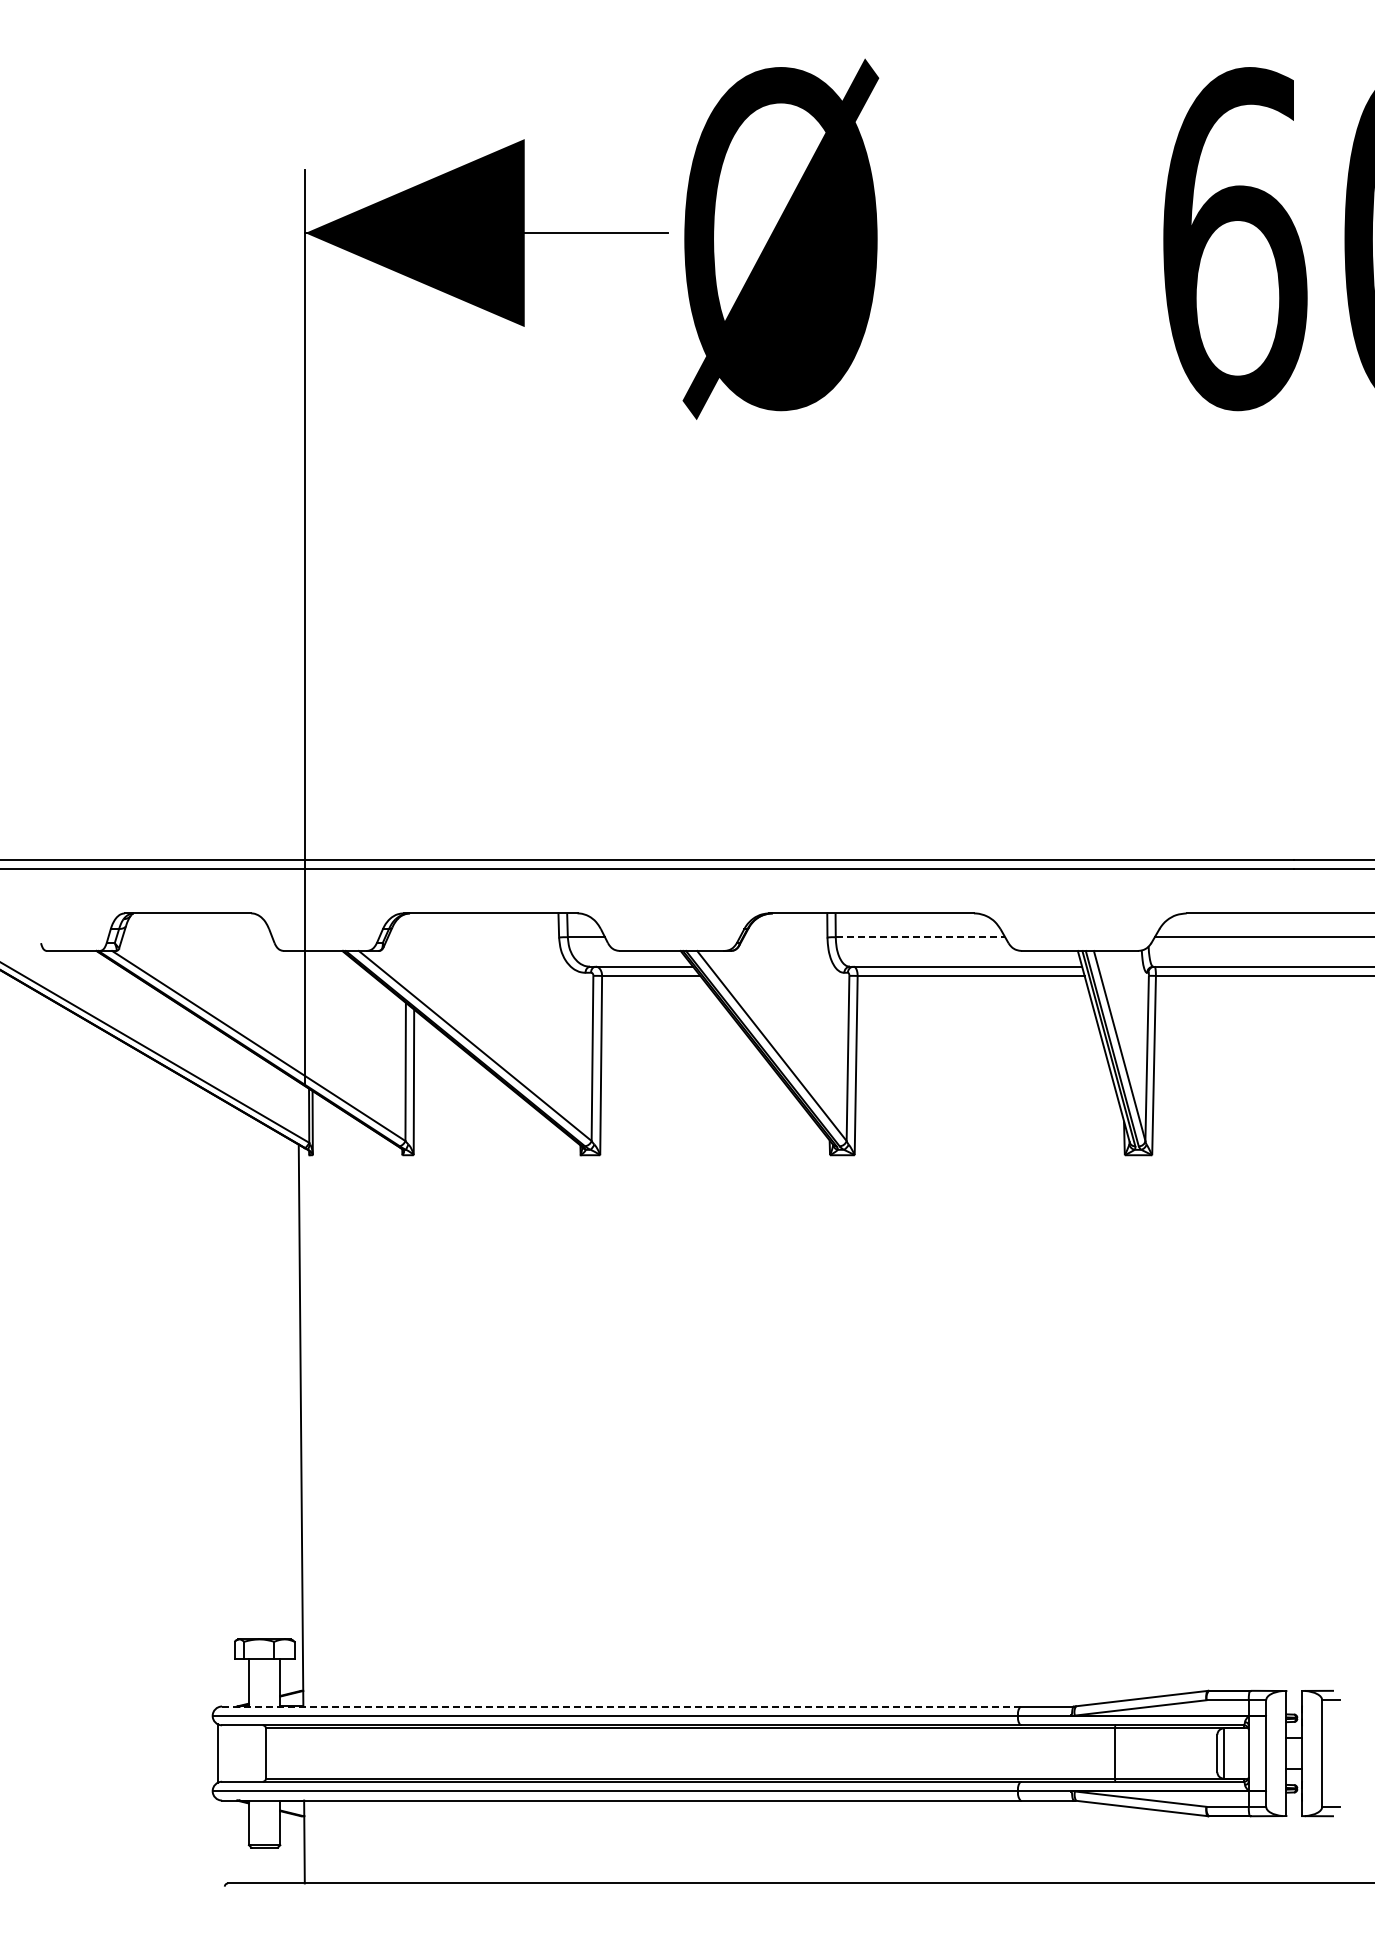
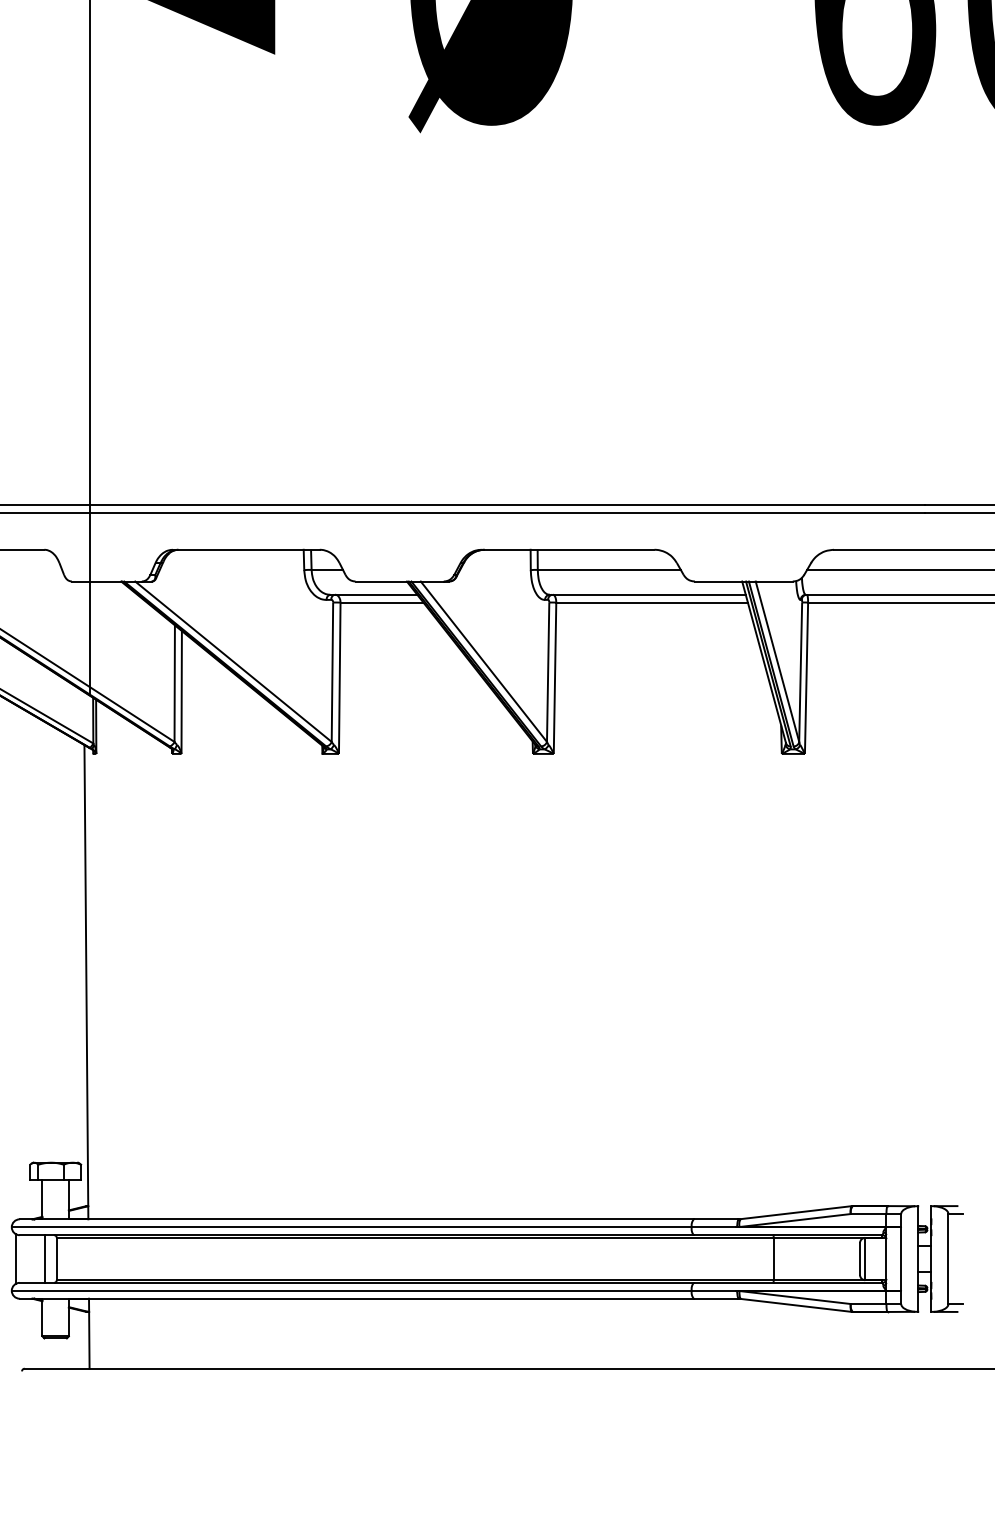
line: (920, 937) -> (609, 570), dashed -> solid
line: (621, 1706) -> (356, 1219), dashed -> solid
line: (252, 1753) -> (45, 1259), added

